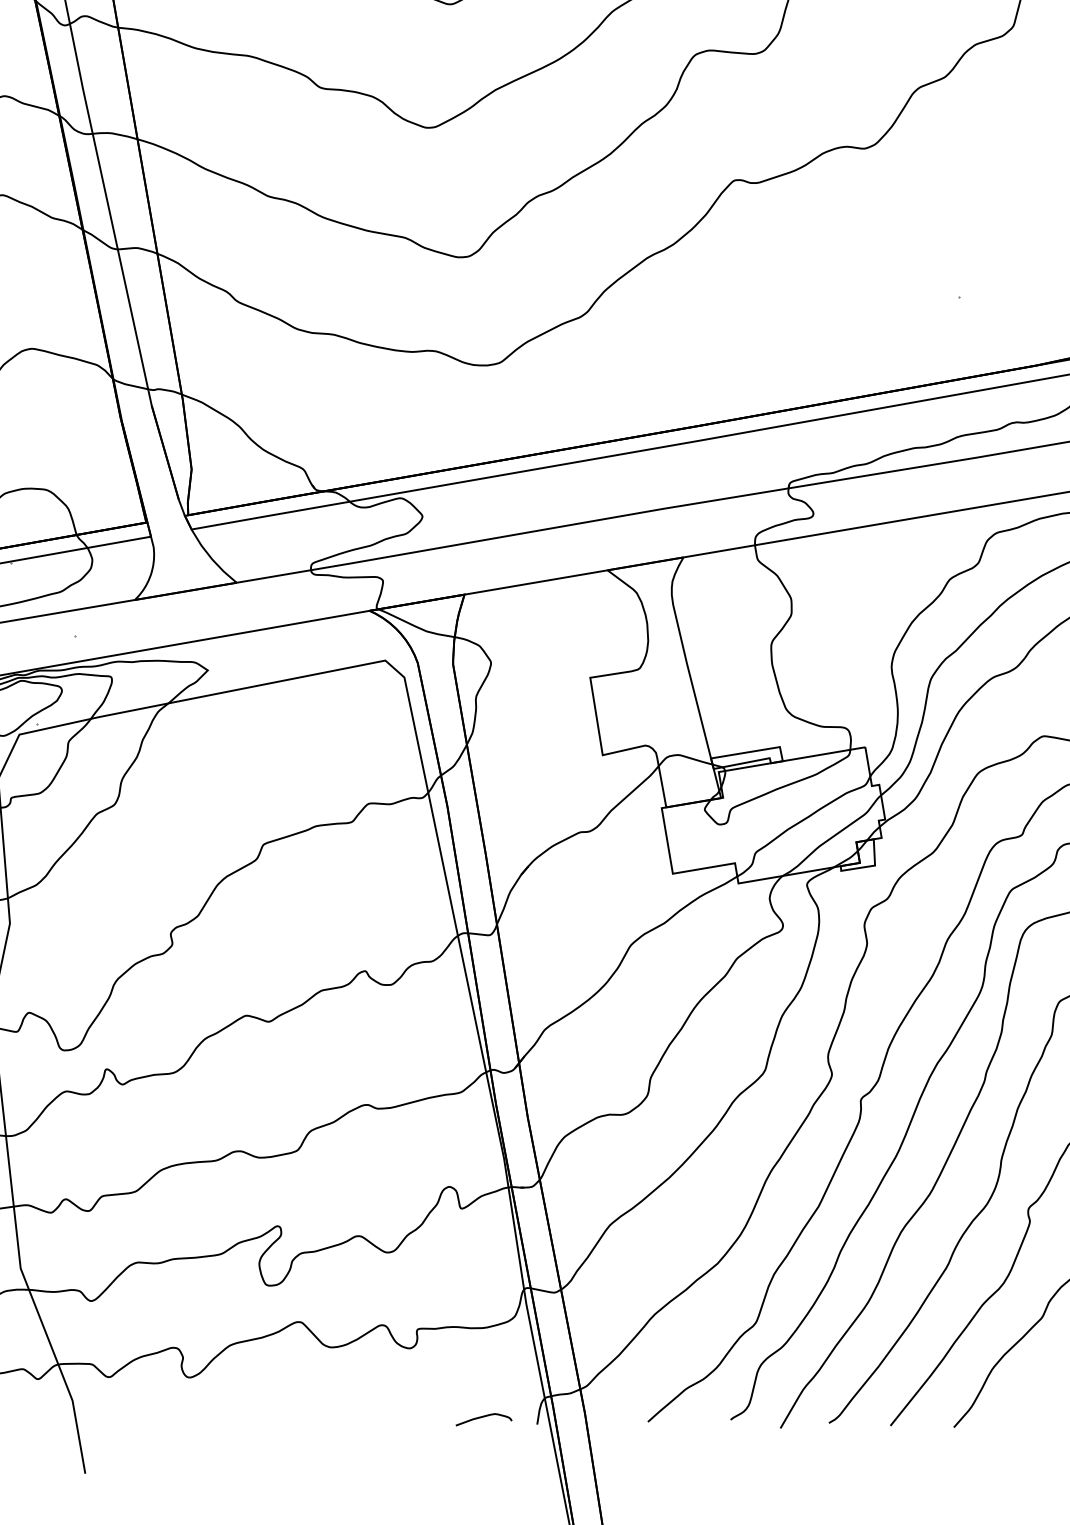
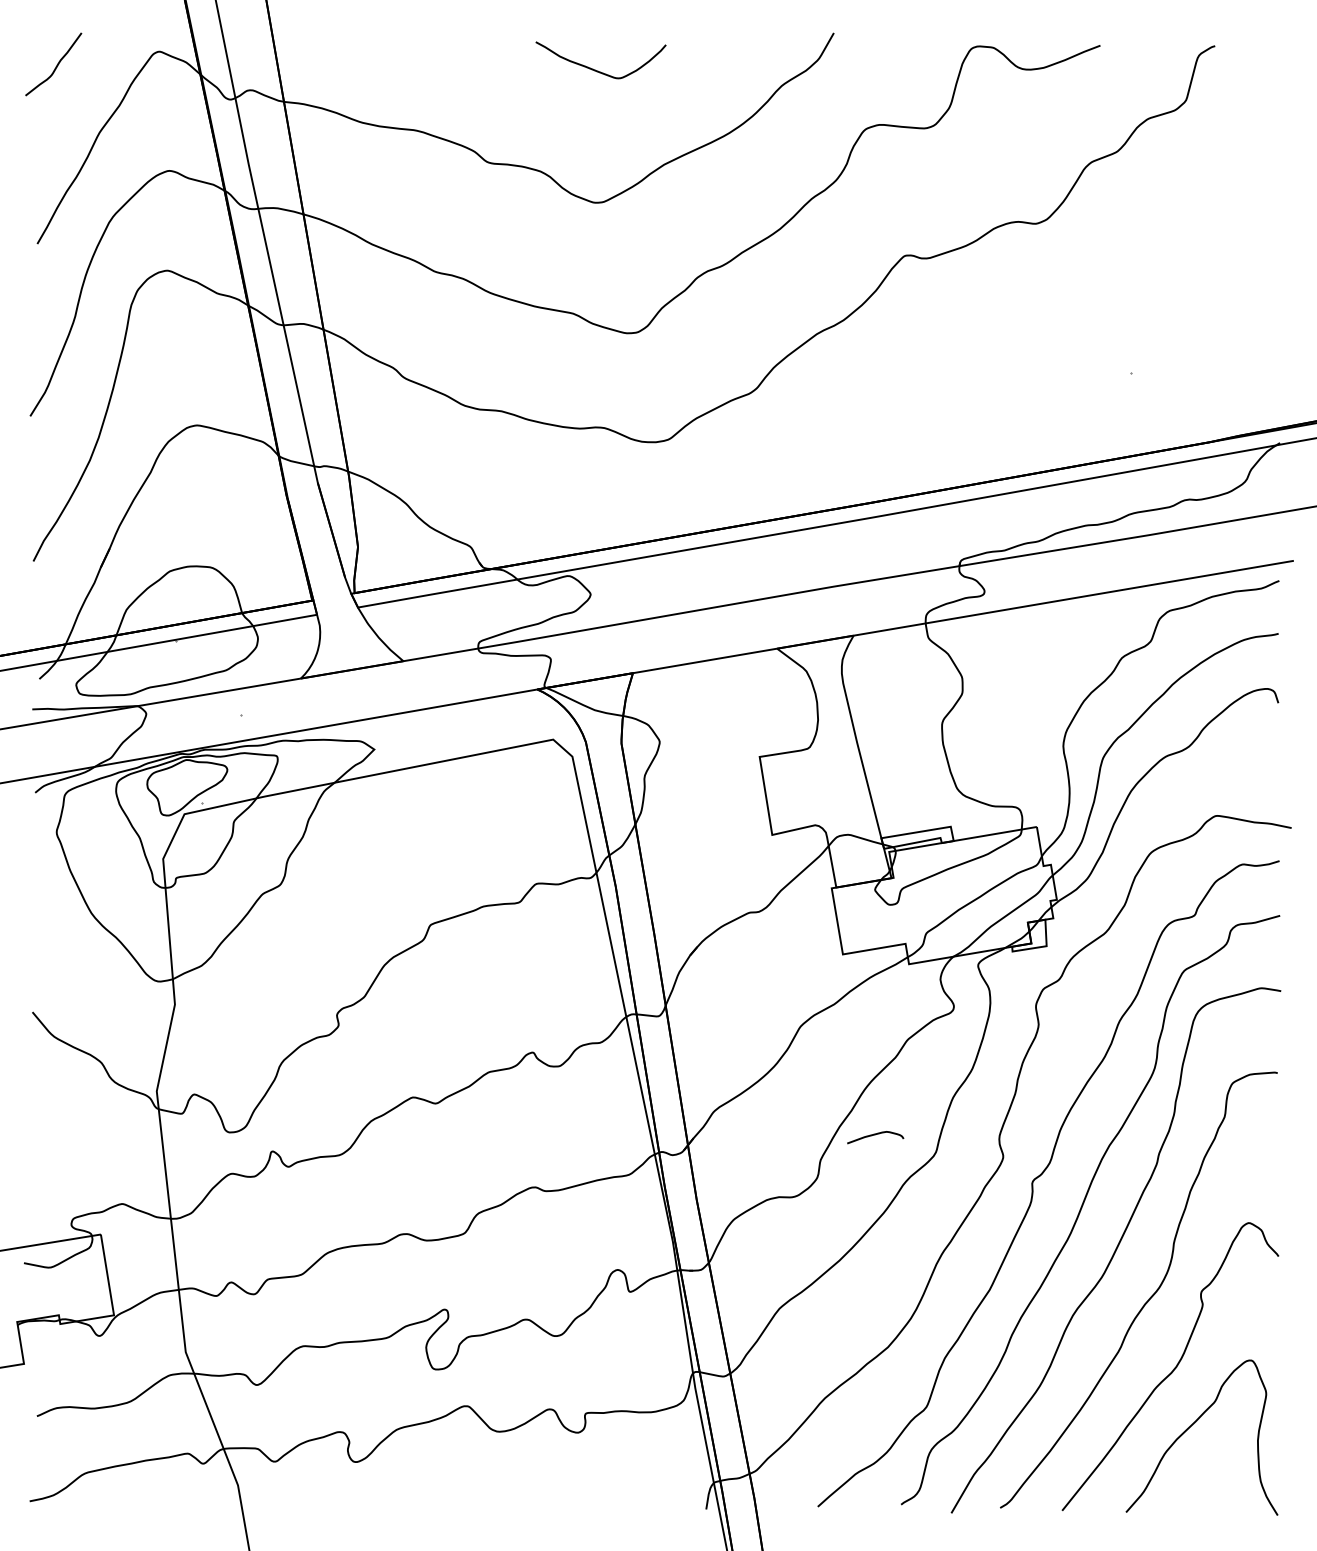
curve: (483, 1417) -> (875, 1135), moved

